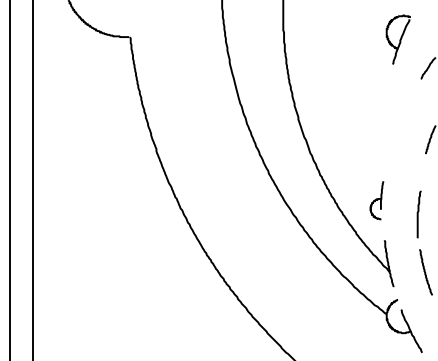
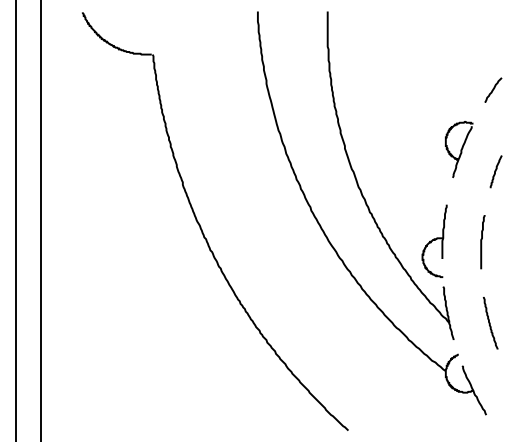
part: (398, 39) -> (459, 149), moved
part: (376, 199) -> (434, 240), size x1.67
curve: (418, 214) -> (482, 242), moved

